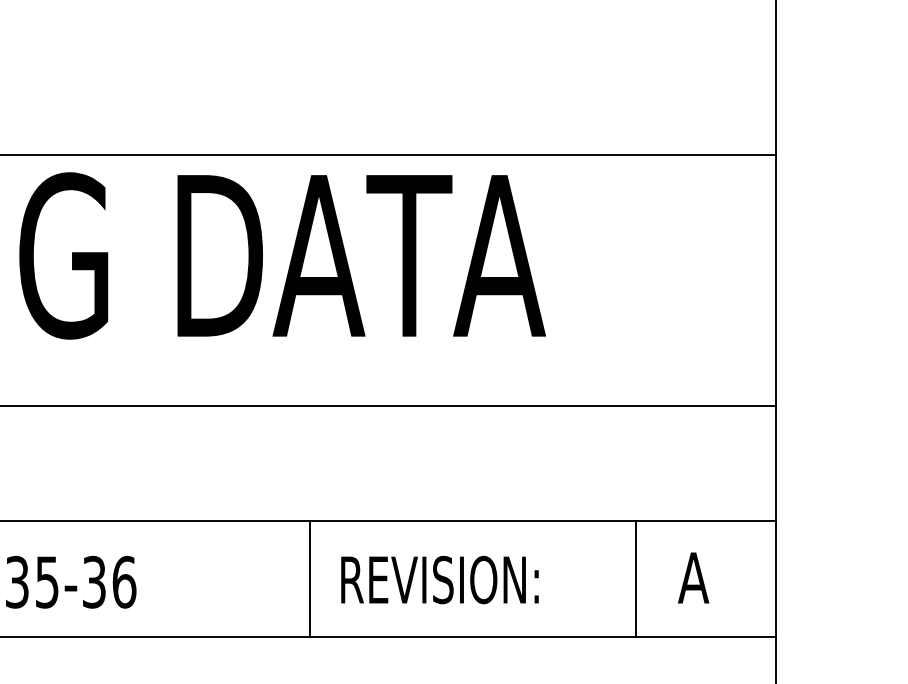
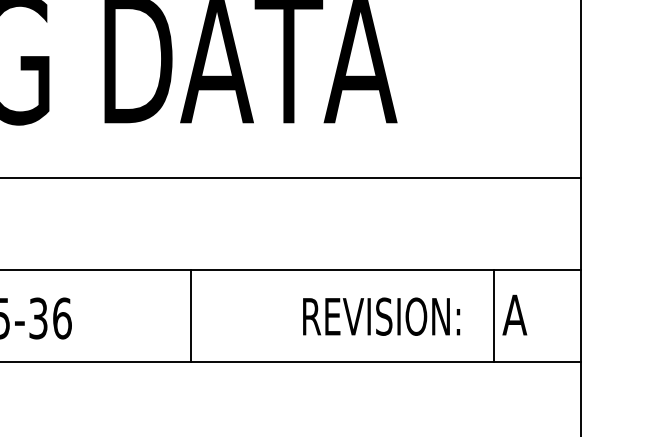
line: (309, 579) -> (191, 316), moved
text: (439, 579) -> (381, 316), moved
line: (635, 579) -> (493, 316), moved

